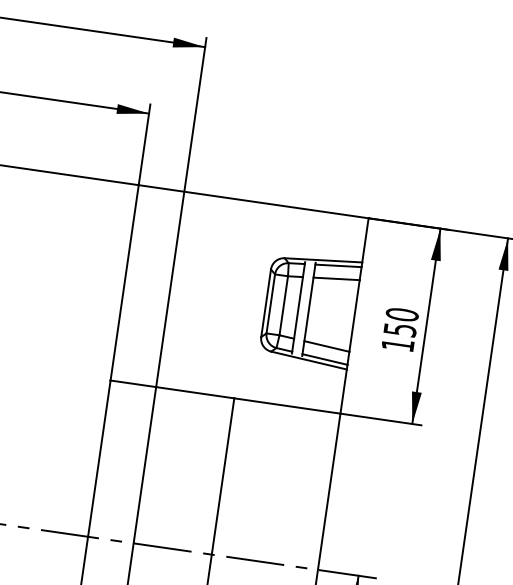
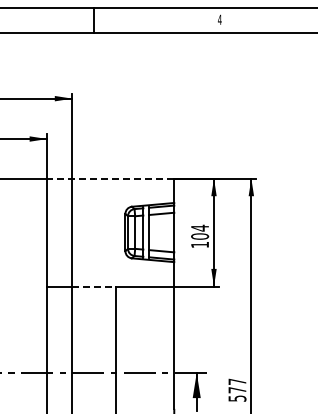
line: (253, 201) -> (110, 178), solid -> dashed
text: (402, 320) -> (200, 231), 150 -> 104
line: (196, 392) -> (94, 286), solid -> dashed

